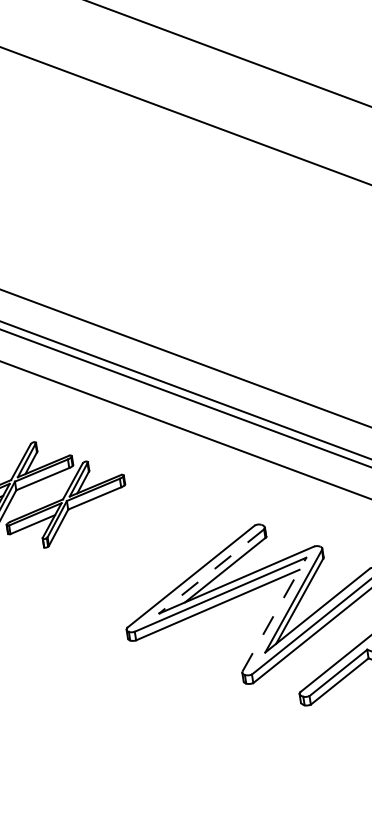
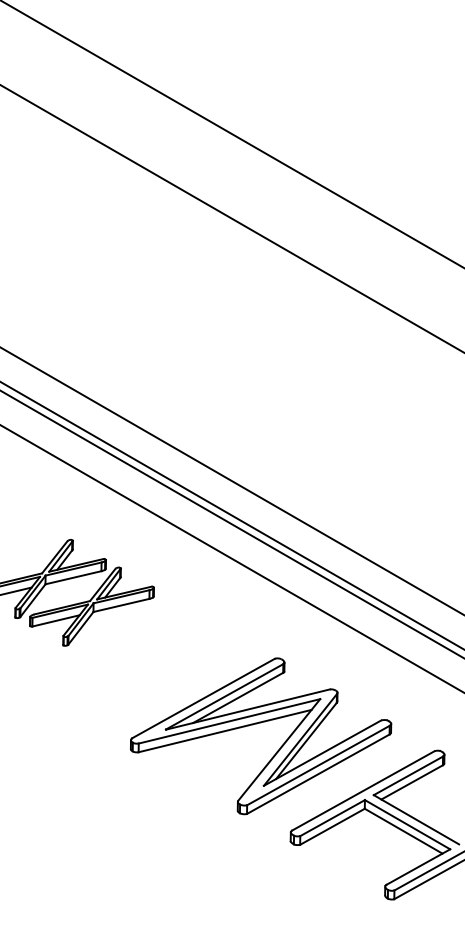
line: (211, 572) -> (224, 697), dashed -> solid
line: (274, 614) -> (279, 749), dashed -> solid

